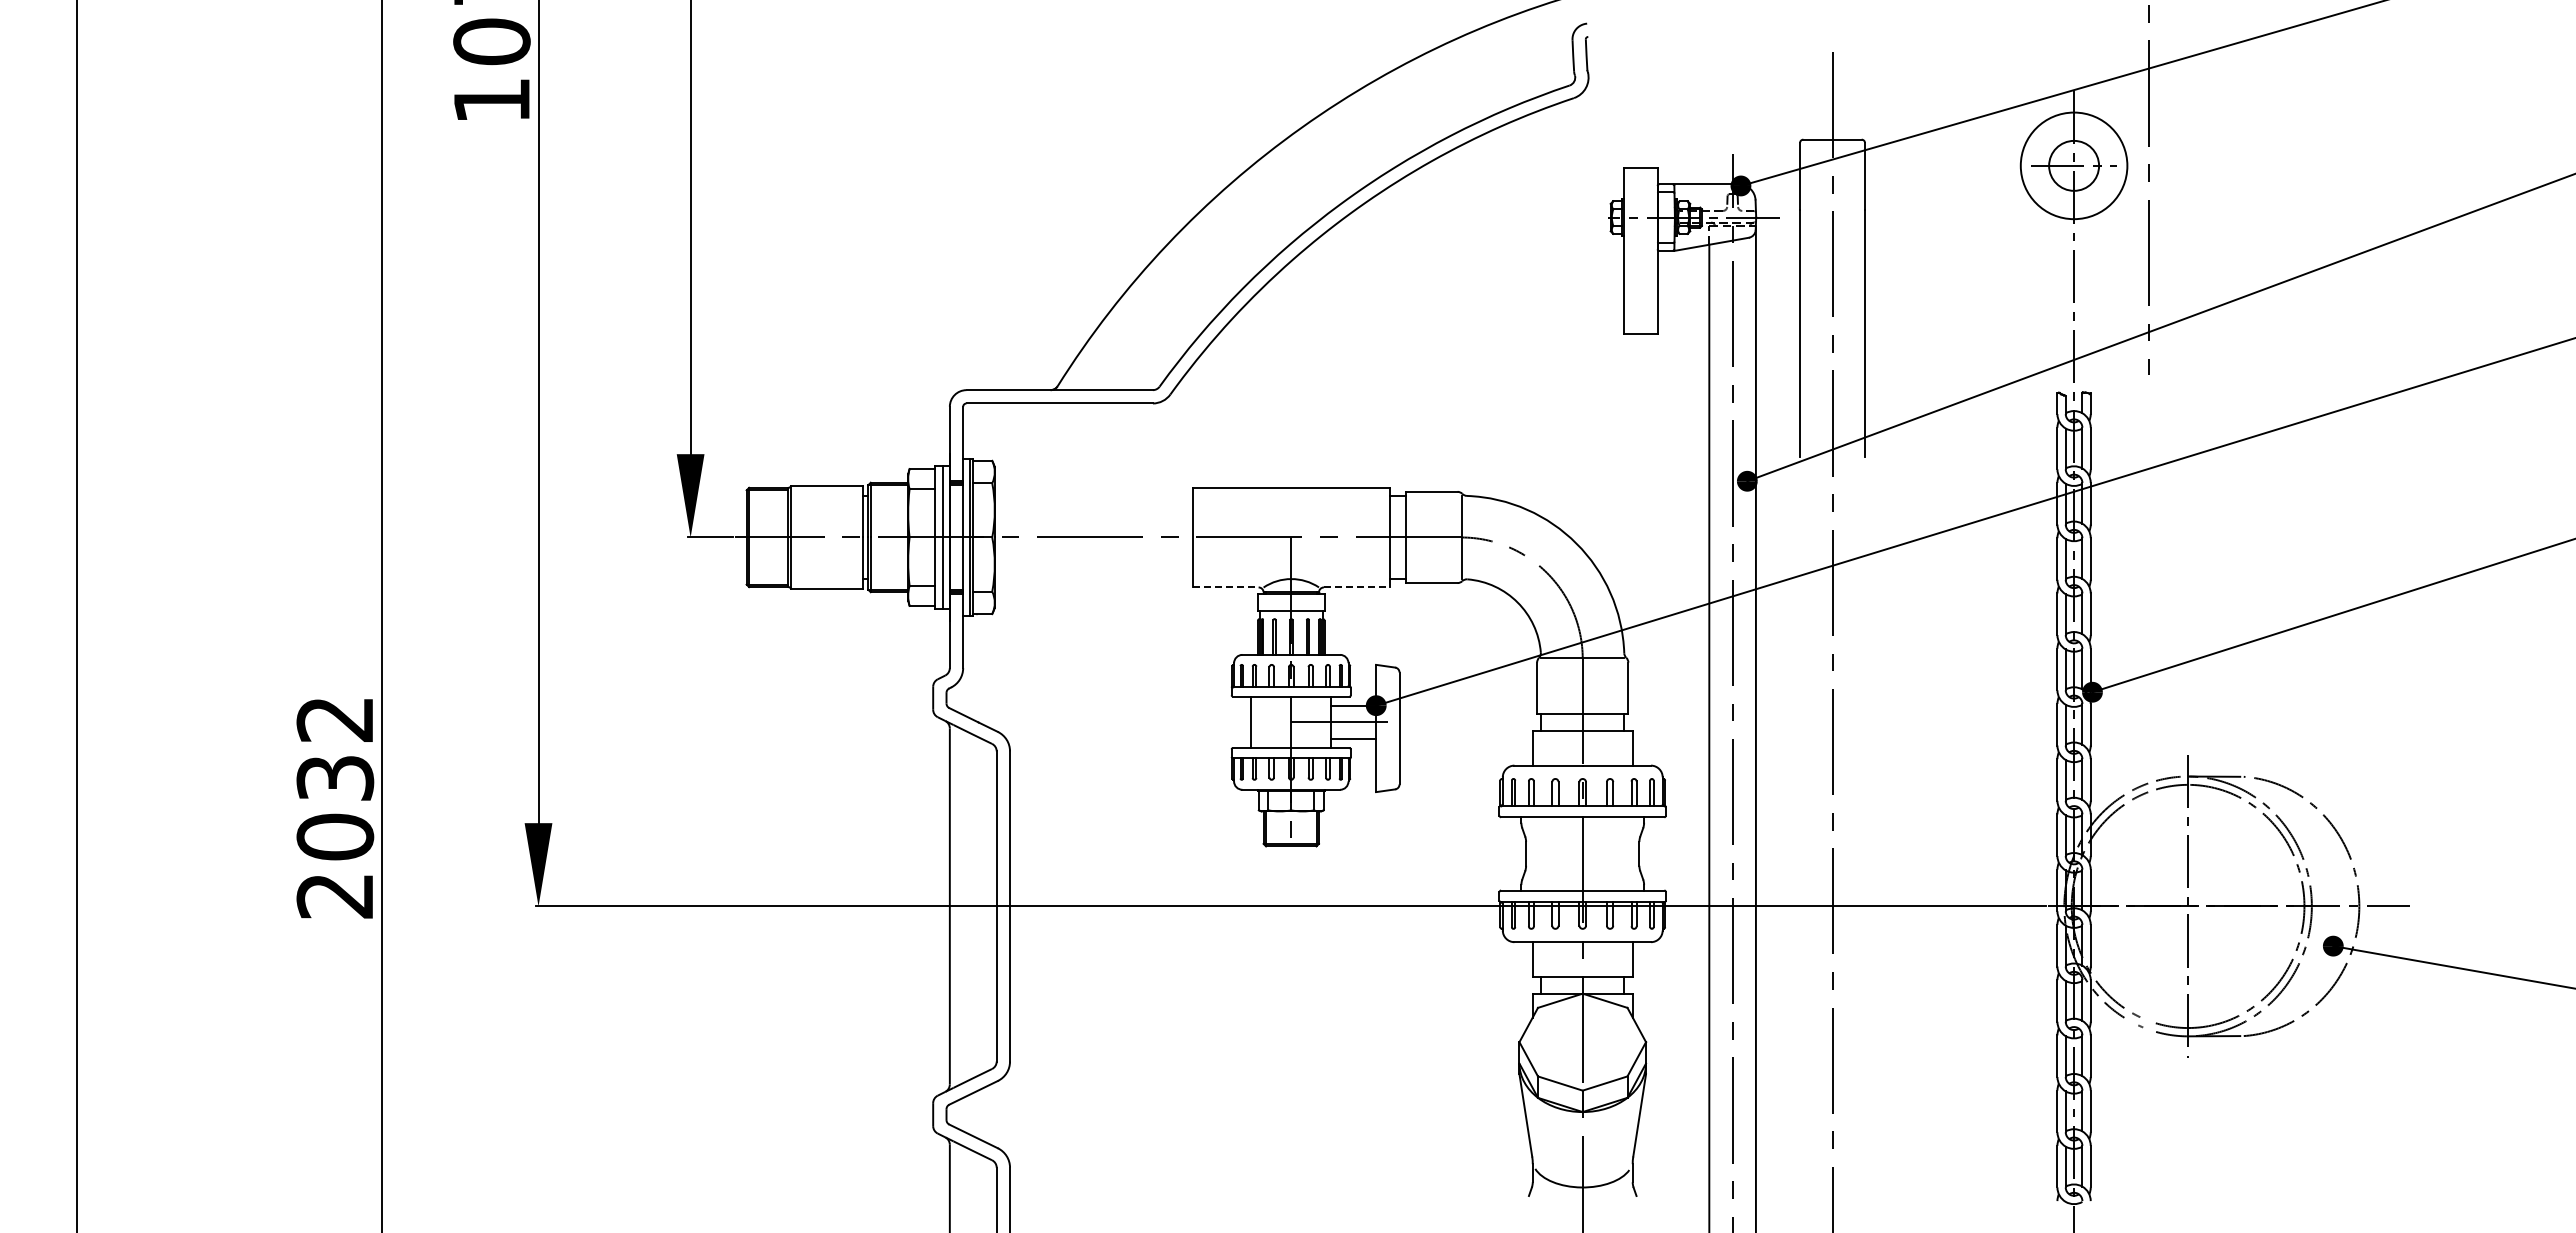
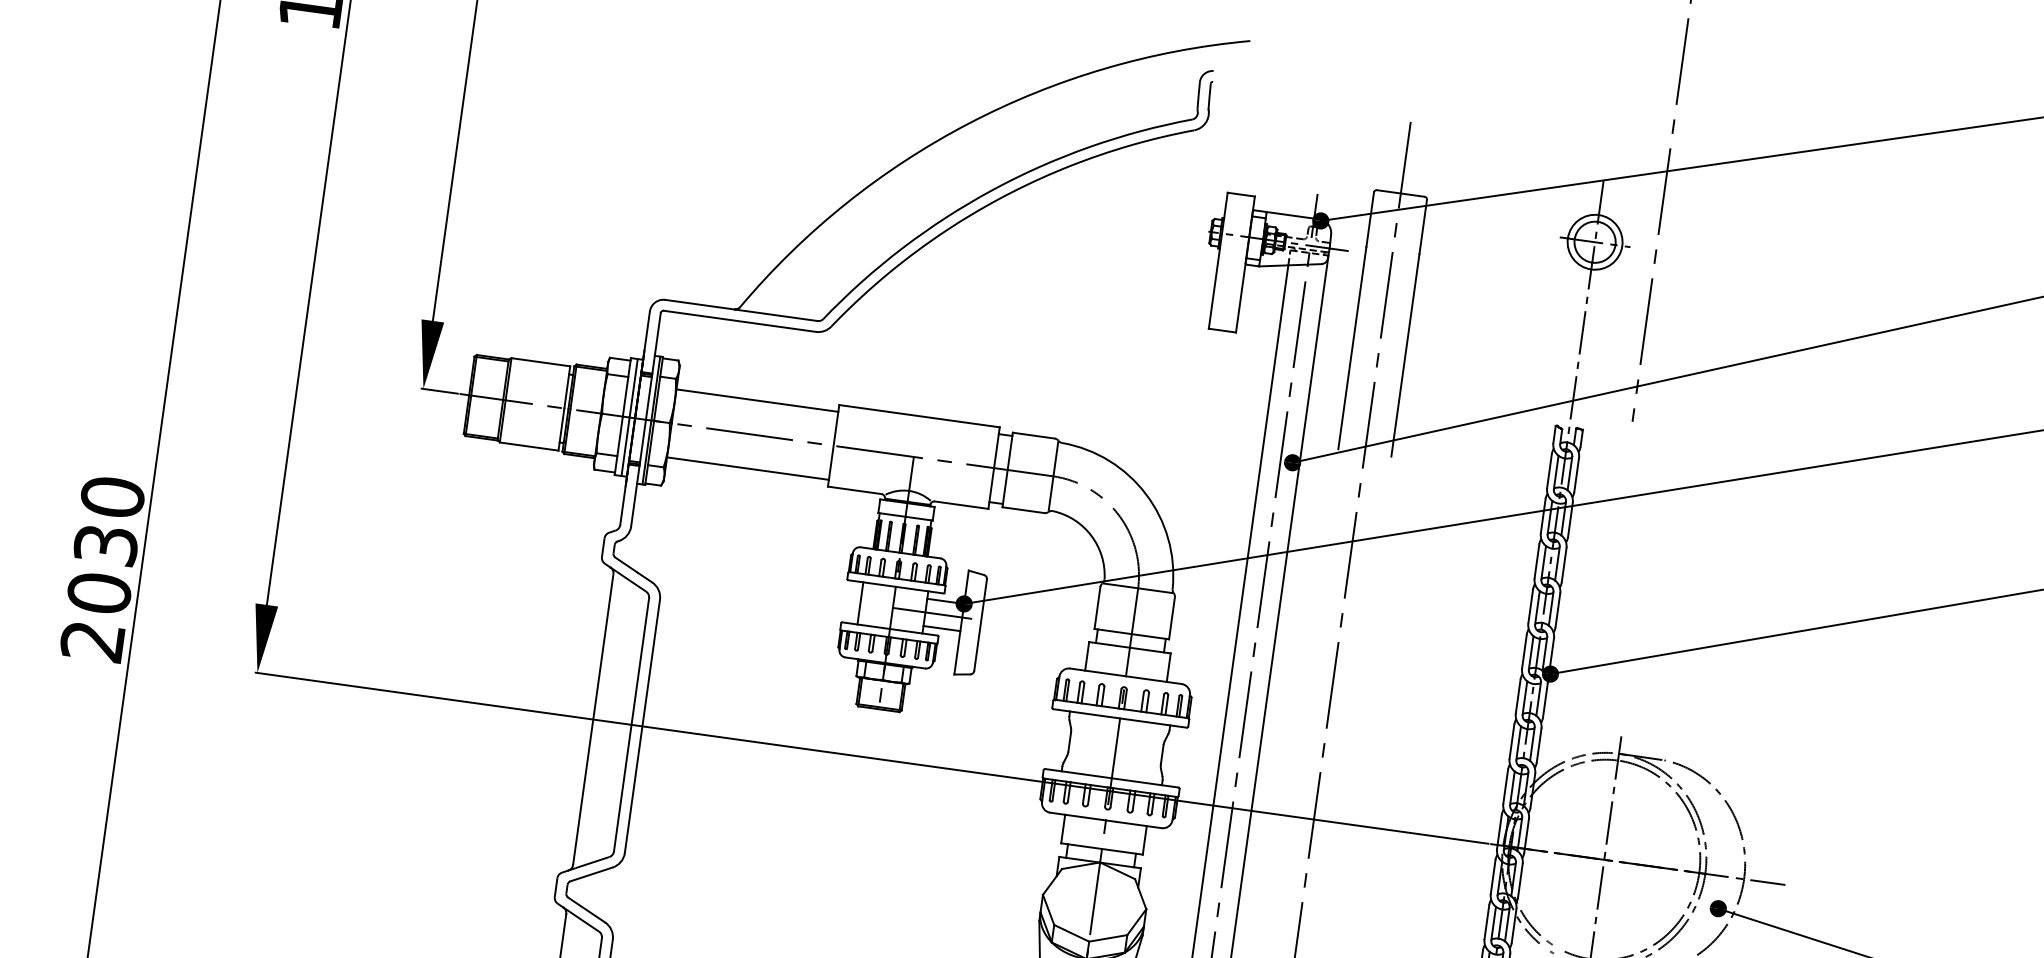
circle: (2073, 165) -> (1594, 241), size x0.62
line: (1093, 495) -> (757, 400), added
line: (1093, 579) -> (747, 468), added
line: (1225, 587) -> (854, 490), dashed -> solid
line: (1356, 587) -> (961, 505), dashed -> solid
text: (335, 719) -> (112, 497), 2032 -> 2030

